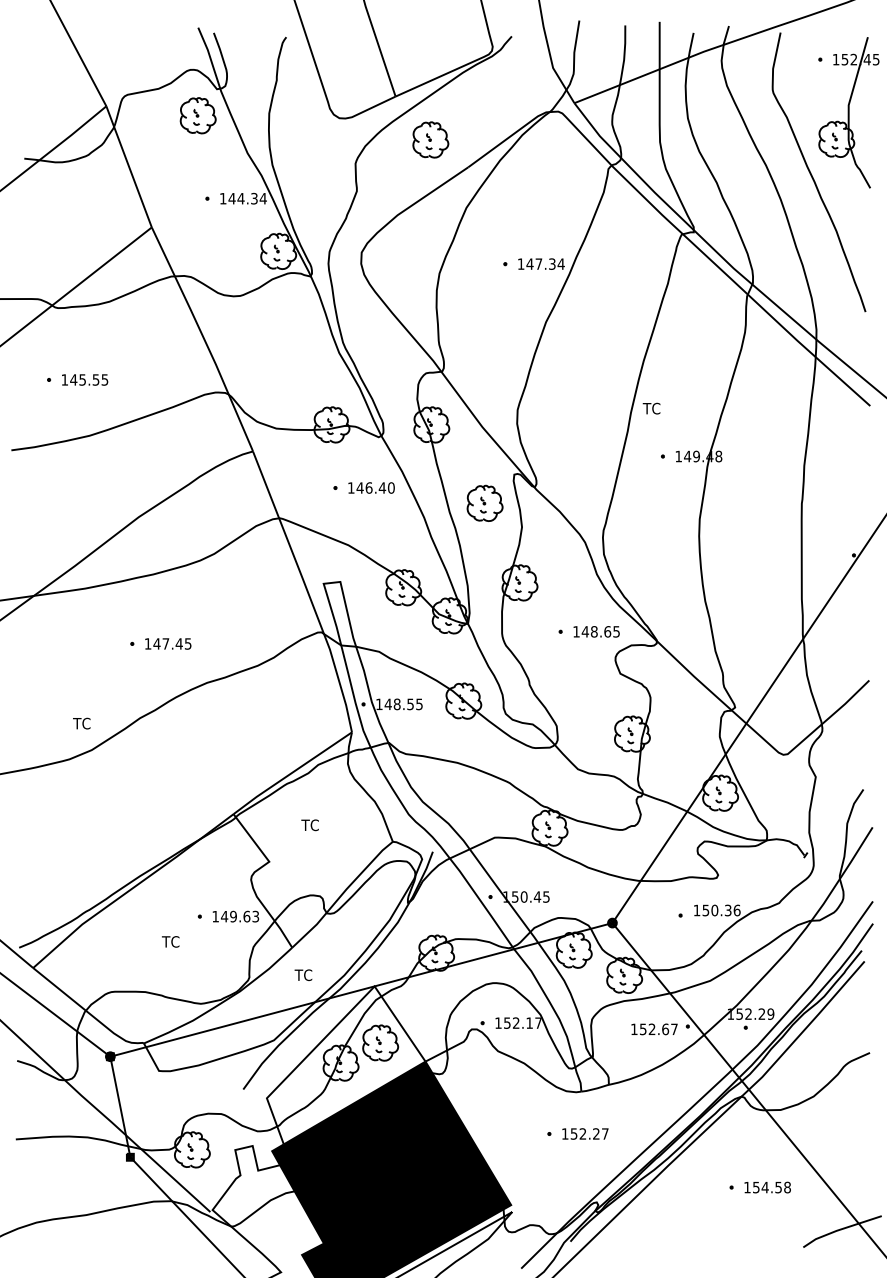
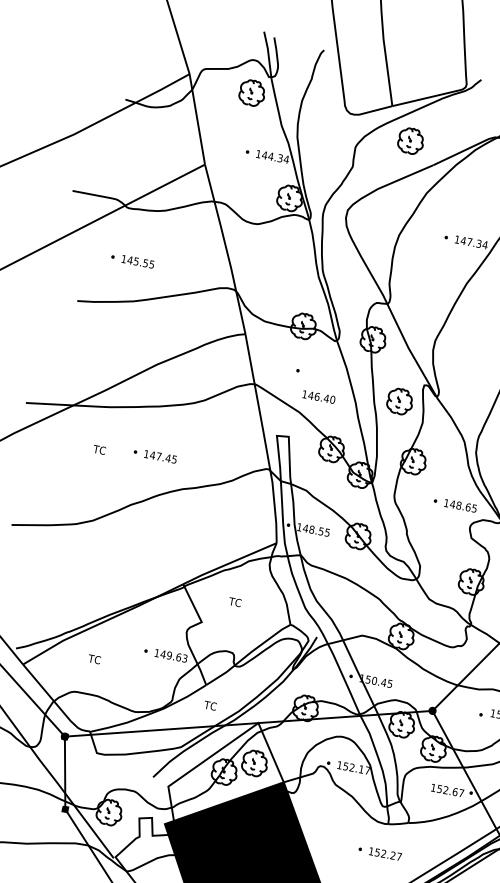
text: (371, 487) -> (318, 396), moved
text: (81, 723) -> (99, 449), moved
text: (170, 941) -> (94, 659), moved

